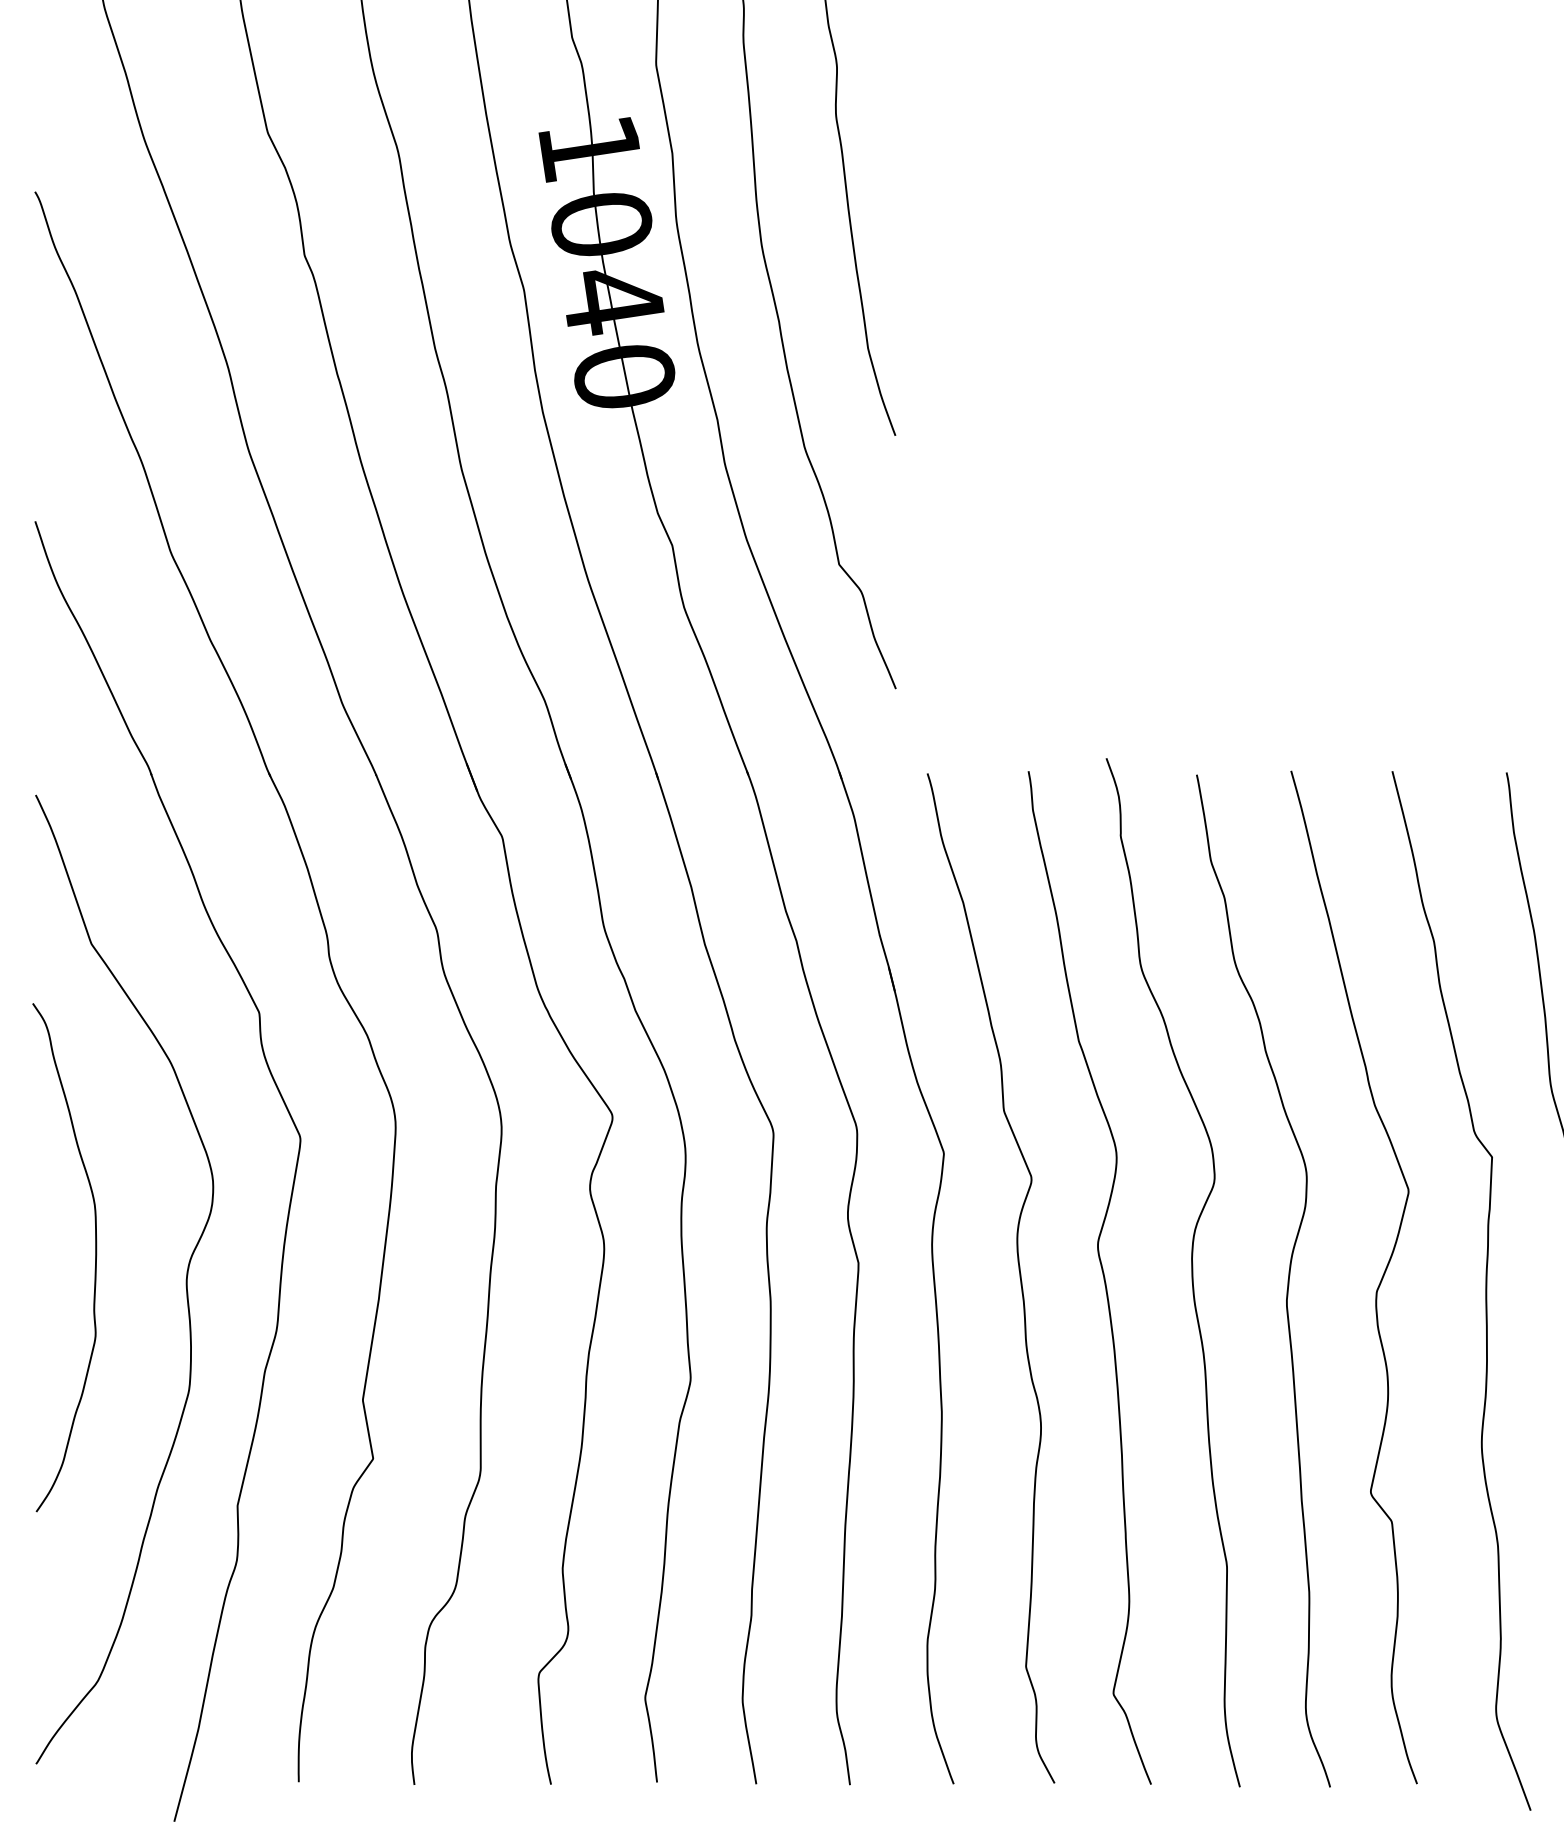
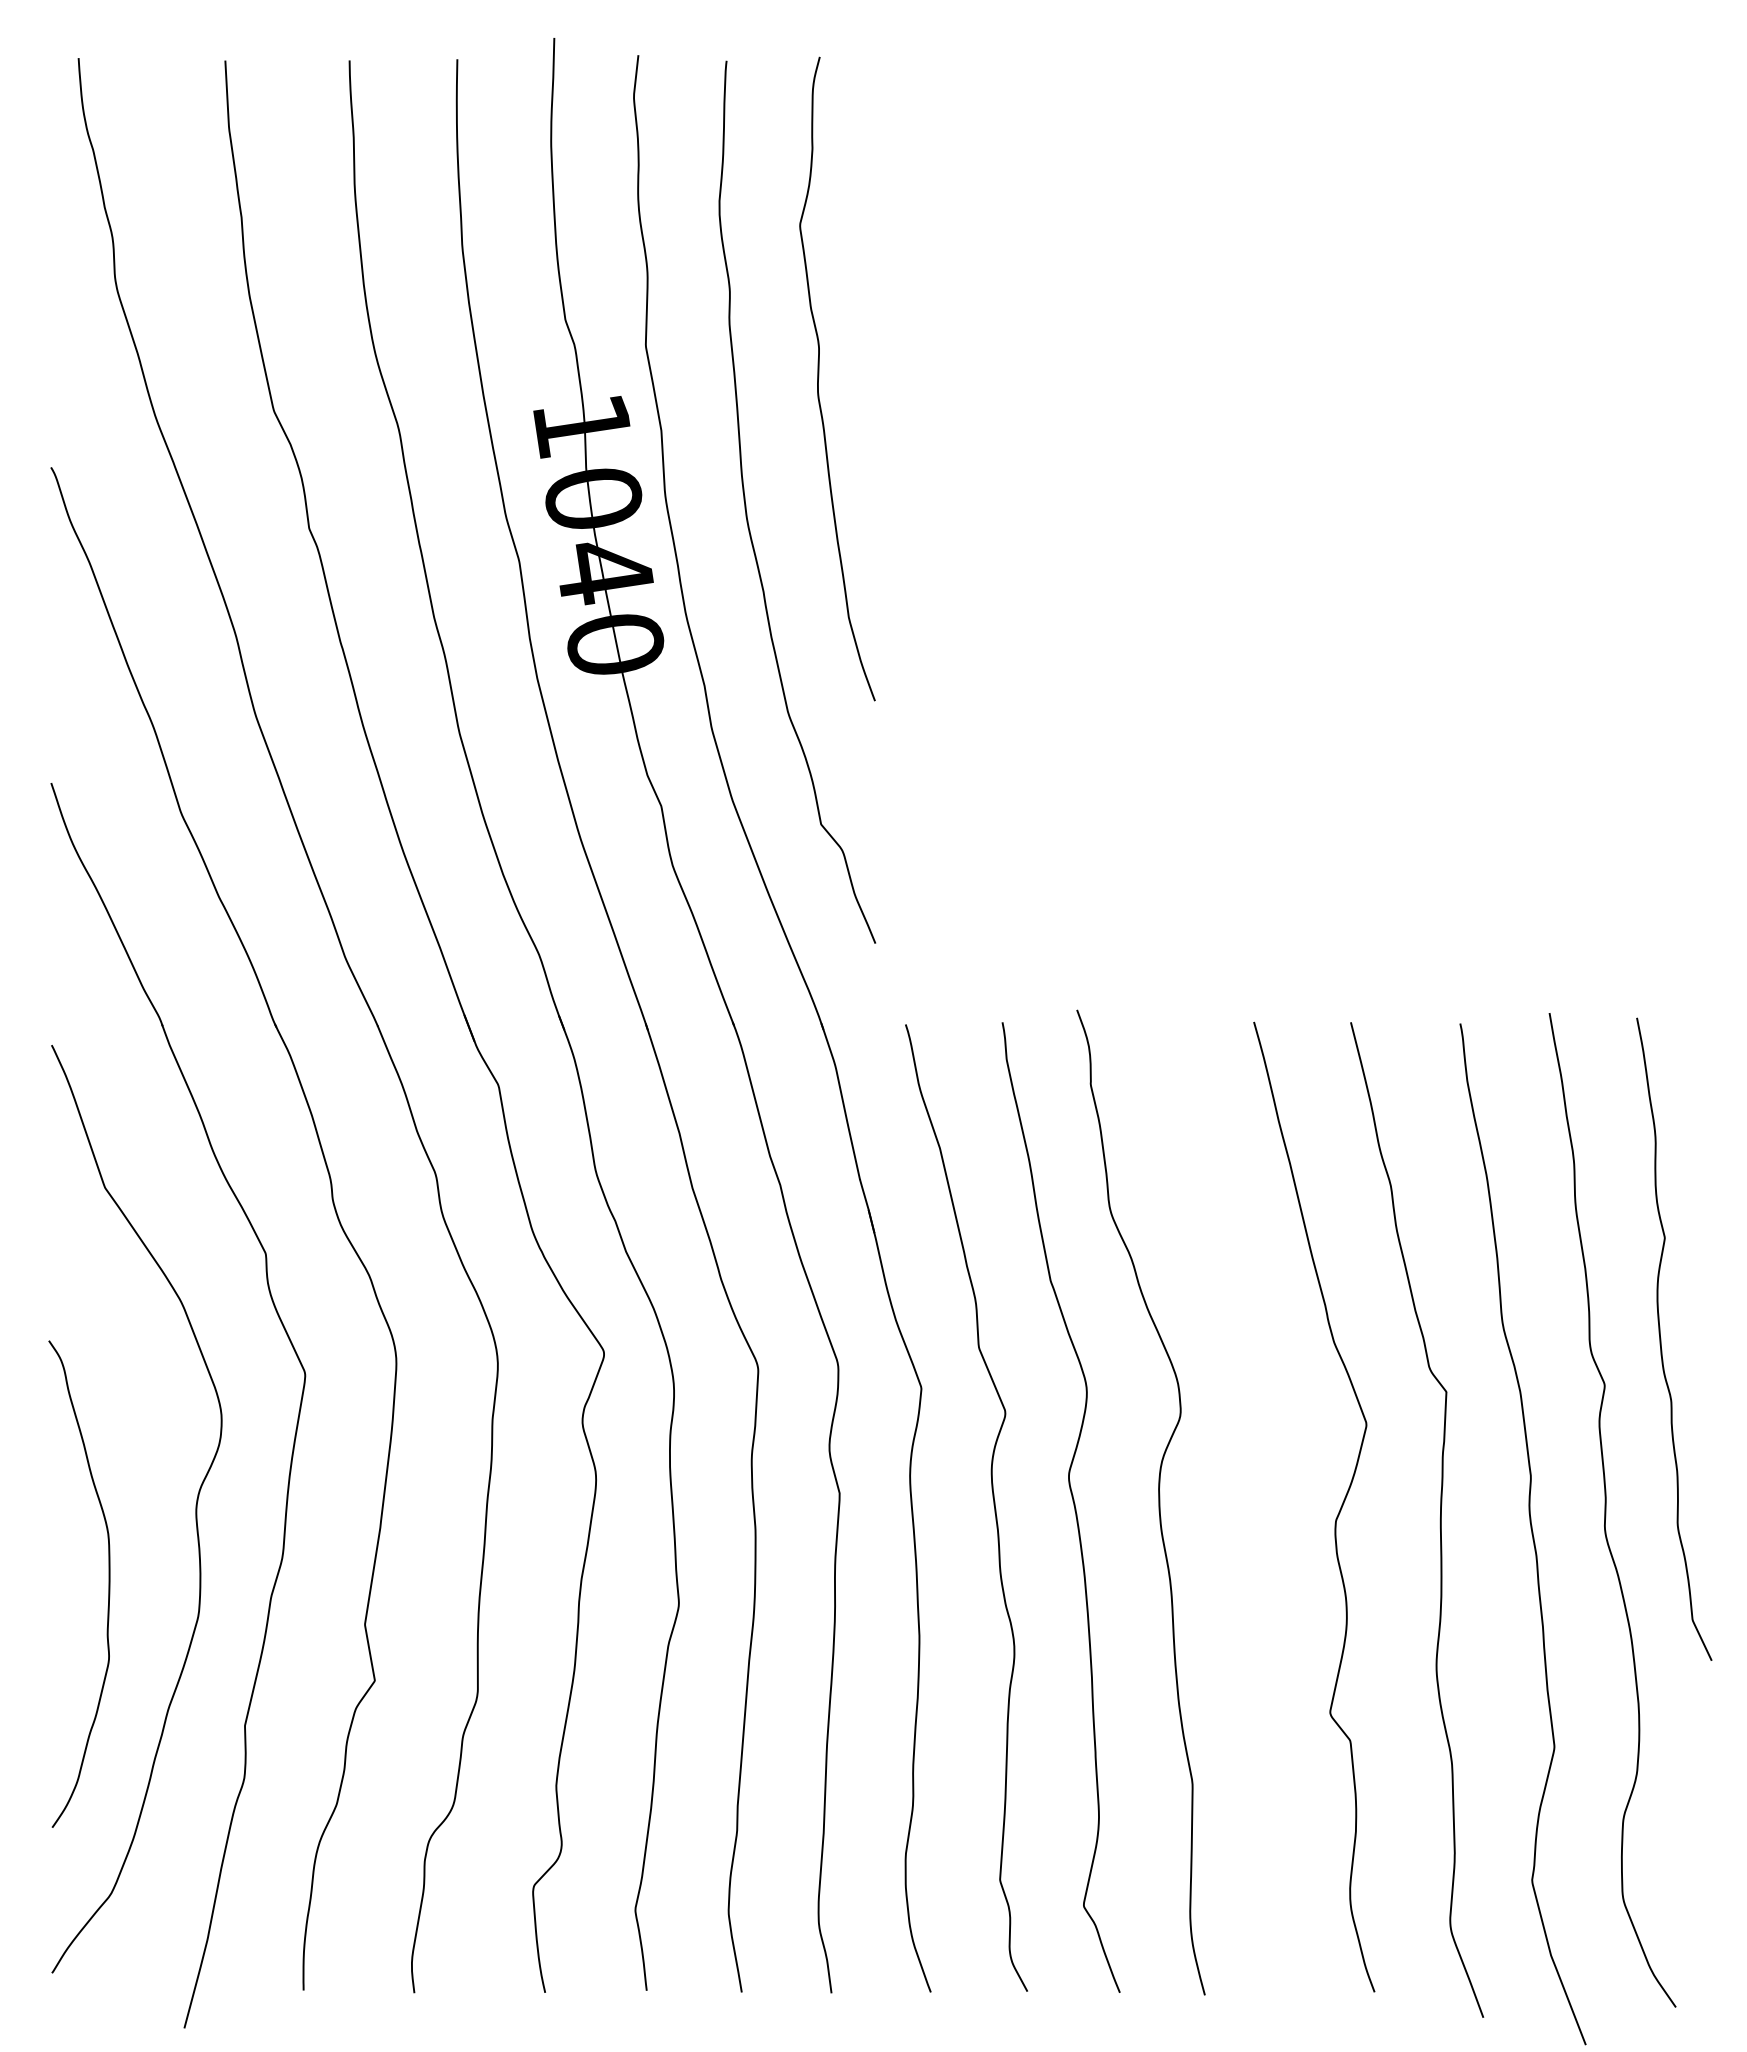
curve: (95, 1256) -> (108, 1583), moved
curve: (1287, 1280) -> (1250, 1510), removed

